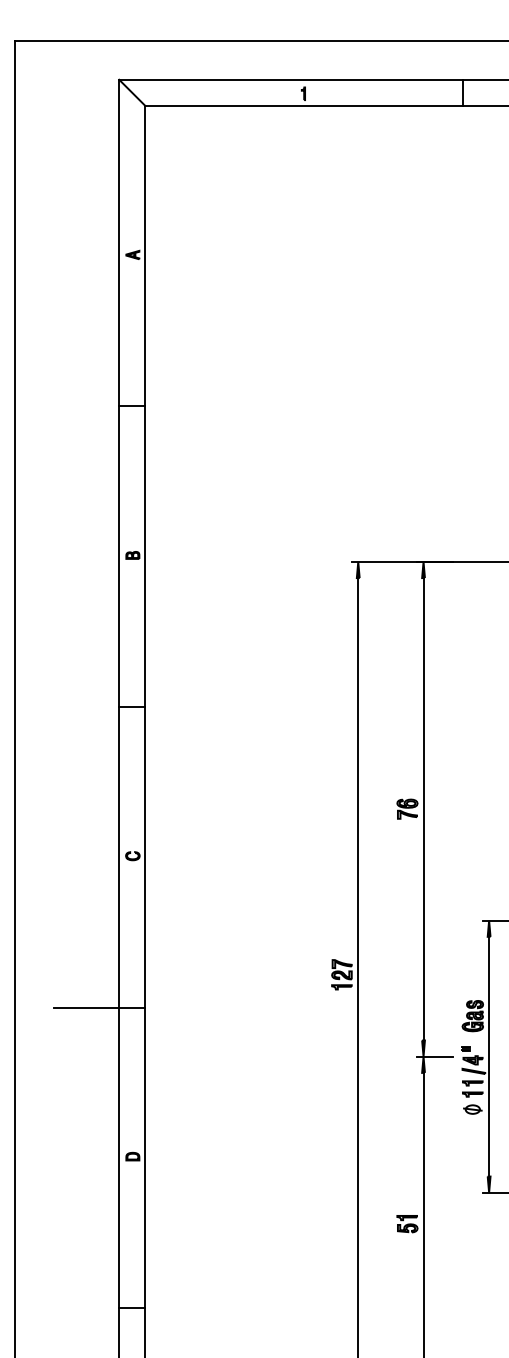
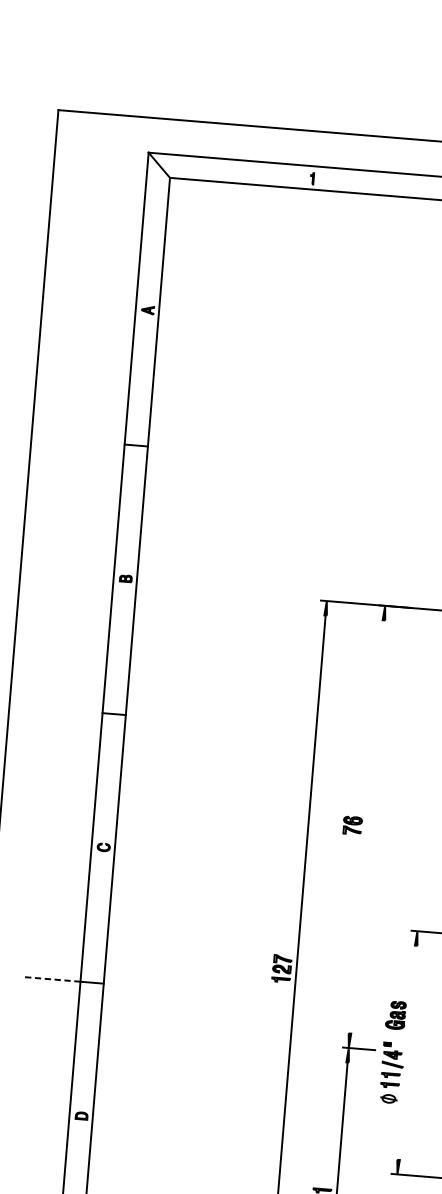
line: (423, 809) -> (366, 827), removed
line: (86, 1007) -> (51, 979), solid -> dashed
line: (489, 1056) -> (407, 1052), removed

